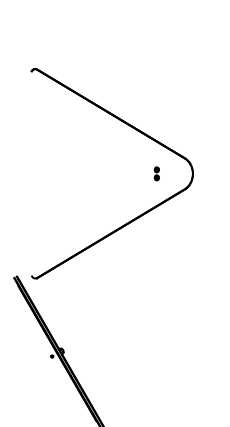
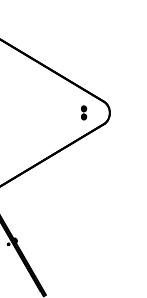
part: (156, 173) -> (83, 112), size x1.4

